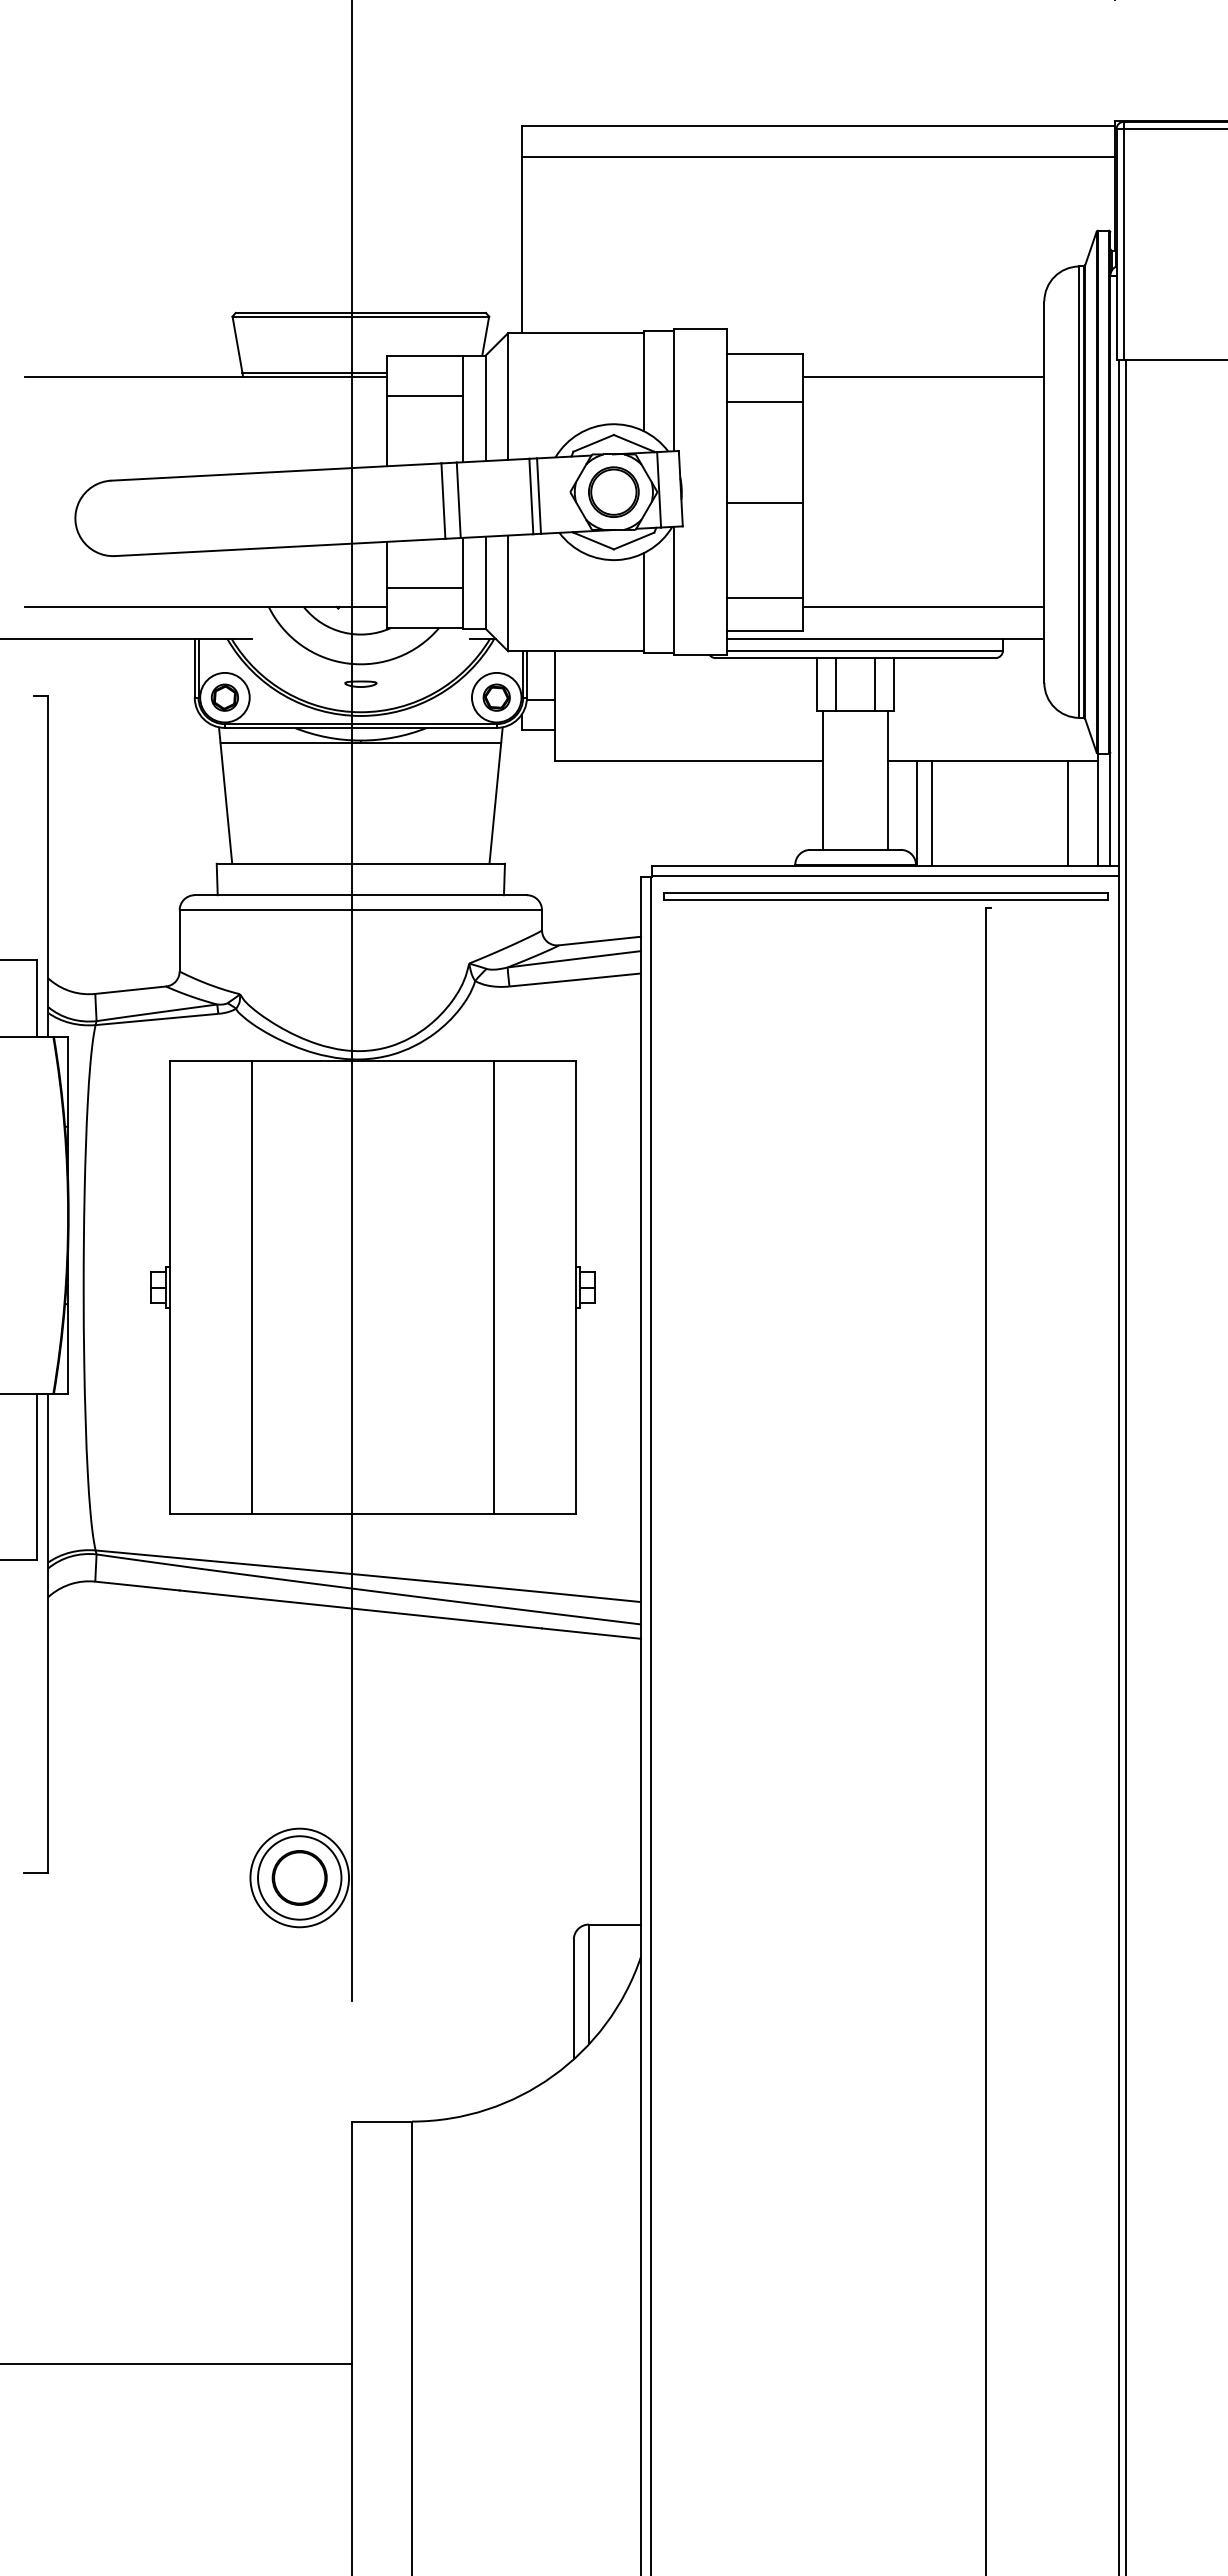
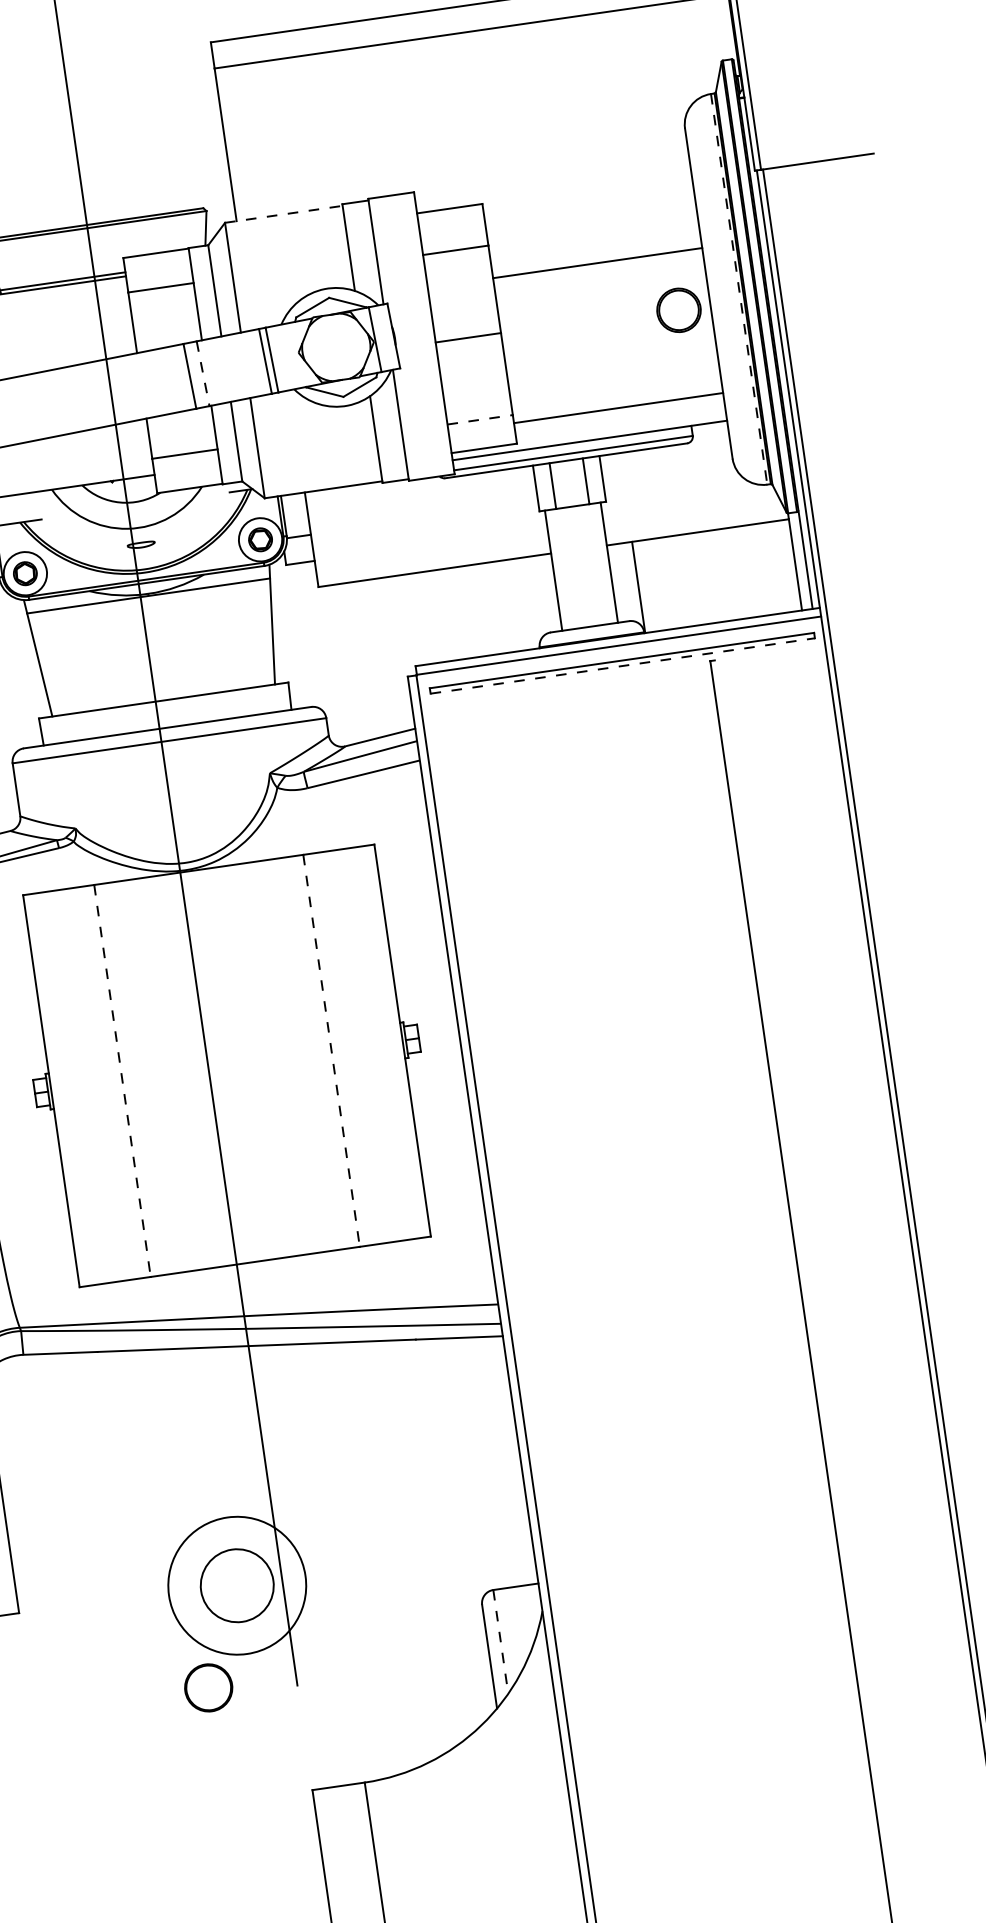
line: (576, 333) -> (284, 214), solid -> dashed
line: (923, 377) -> (597, 263), moved
part: (613, 491) -> (678, 309), moved
line: (1079, 492) -> (739, 289), solid -> dashed
line: (458, 500) -> (202, 373), solid -> dashed
line: (764, 597) -> (479, 419), solid -> dashed
line: (932, 813) -> (652, 585), removed
line: (1067, 813) -> (768, 568), removed
line: (886, 899) -> (623, 665), solid -> dashed
line: (252, 1288) -> (122, 1081), solid -> dashed
line: (493, 1288) -> (331, 1051), solid -> dashed
circle: (299, 1877) -> (208, 1687), moved
circle: (299, 1877) -> (237, 1585), size x1.6
line: (588, 1984) -> (500, 1641), solid -> dashed

